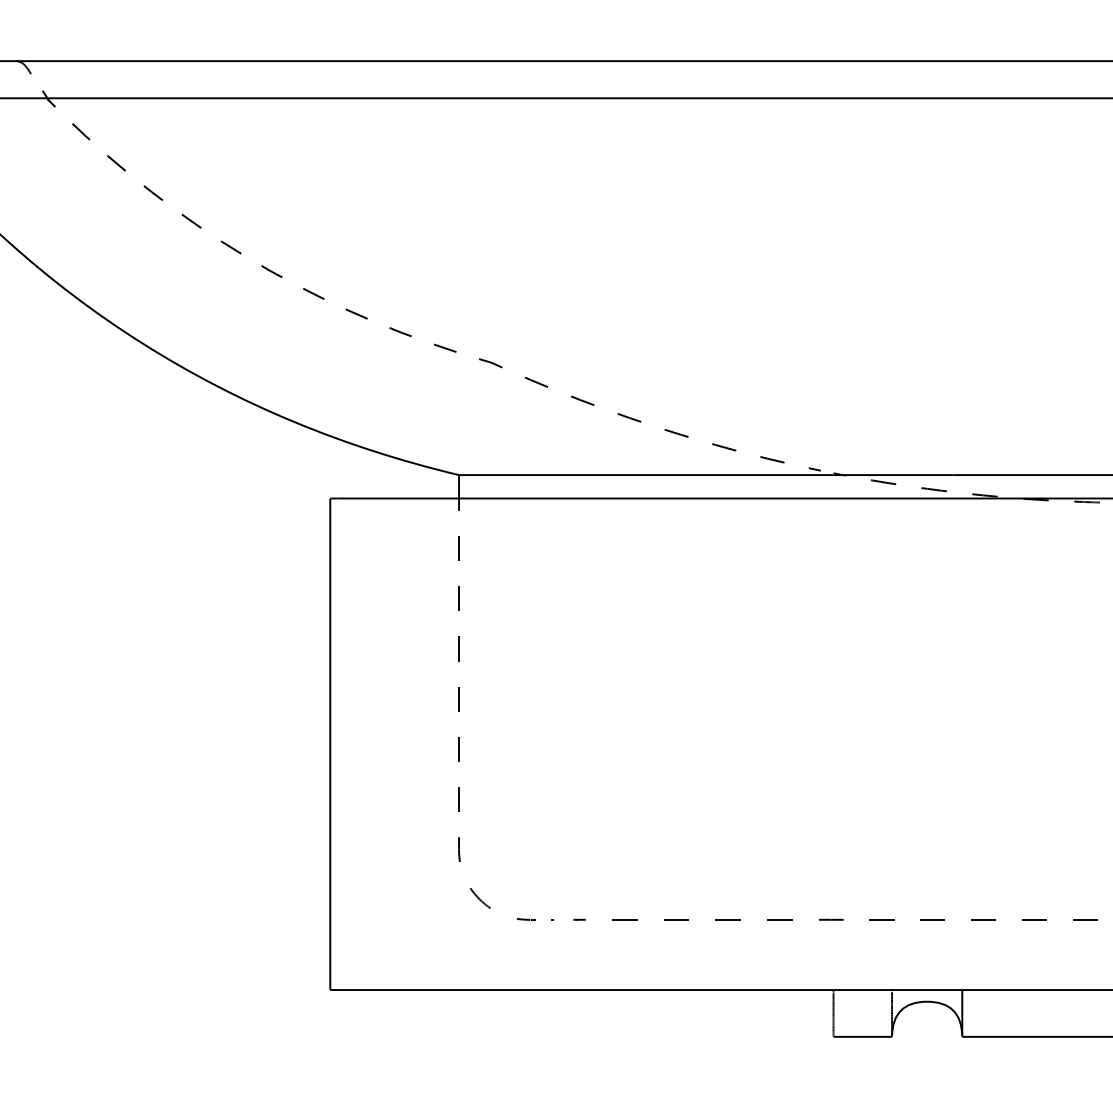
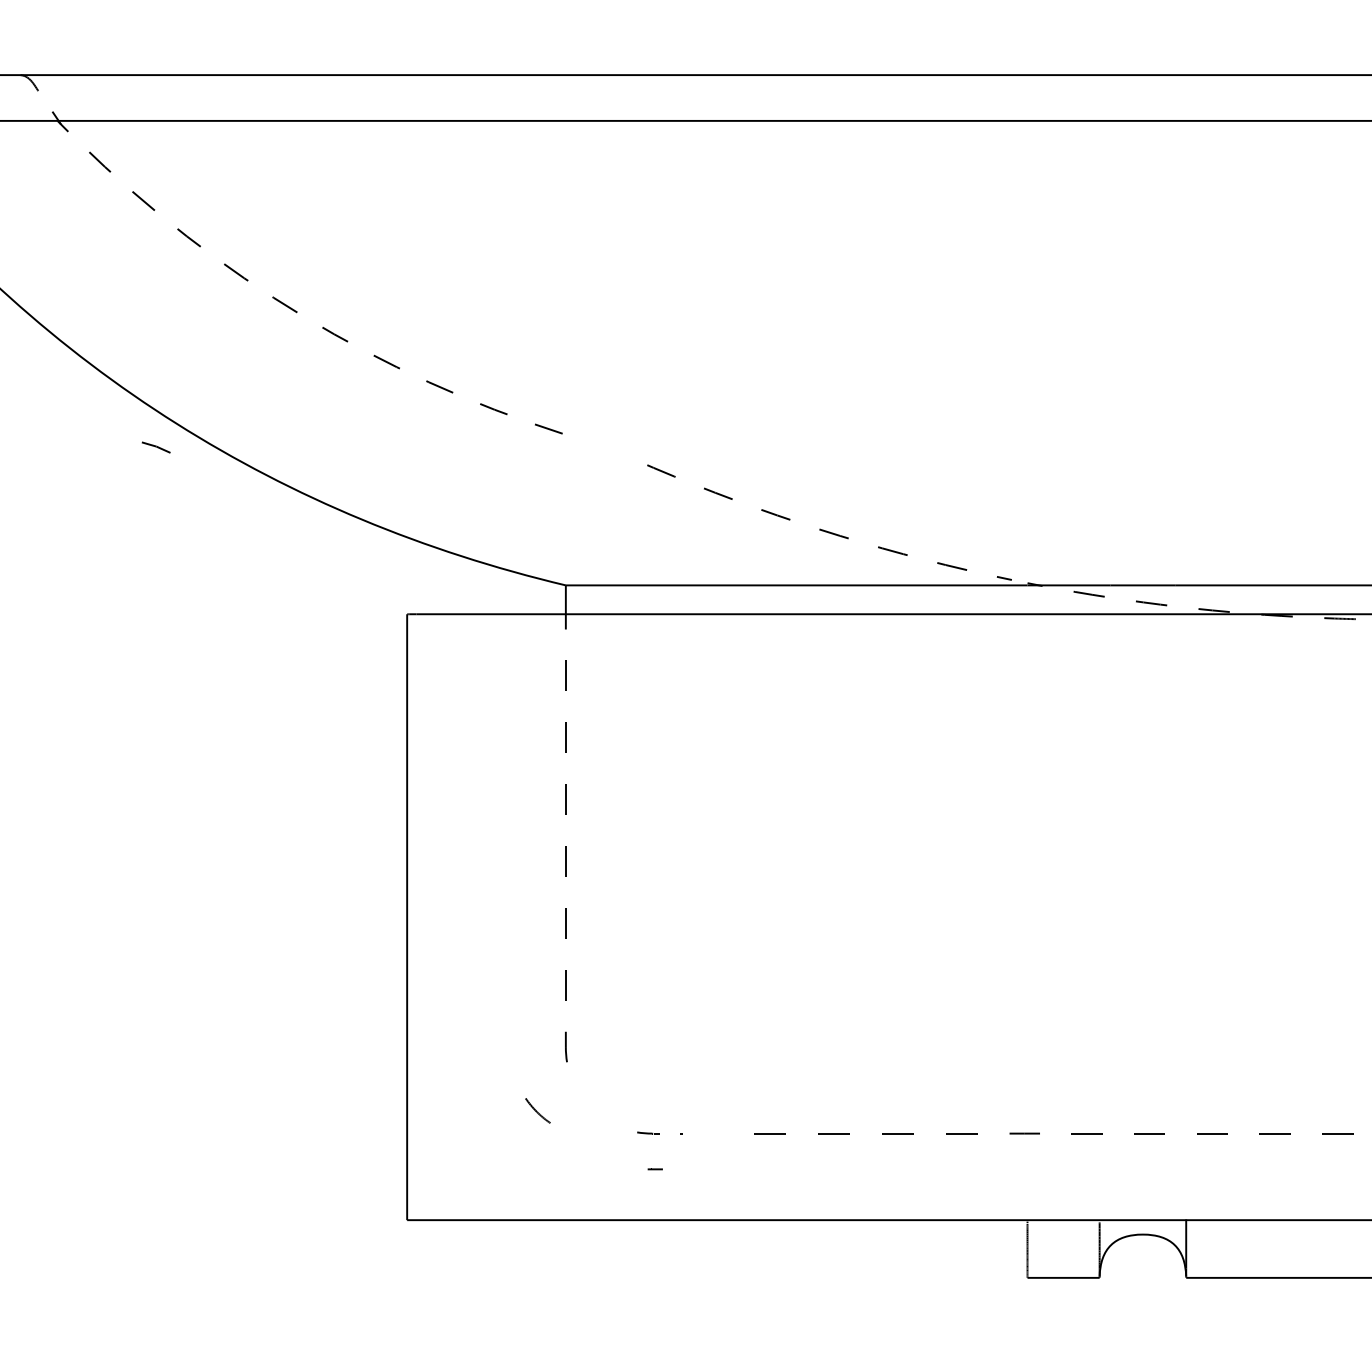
line: (490, 363) -> (155, 447), moved
line: (480, 898) -> (538, 1111), moved
line: (579, 919) -> (655, 1168), moved

